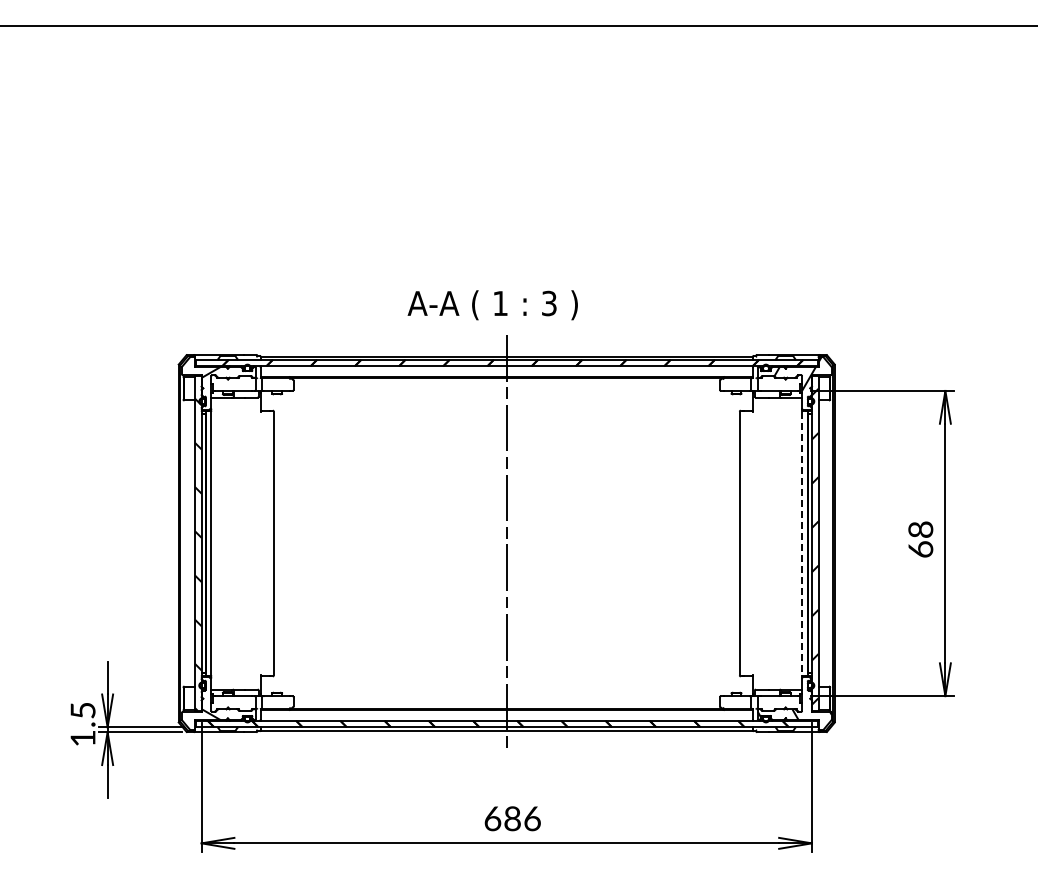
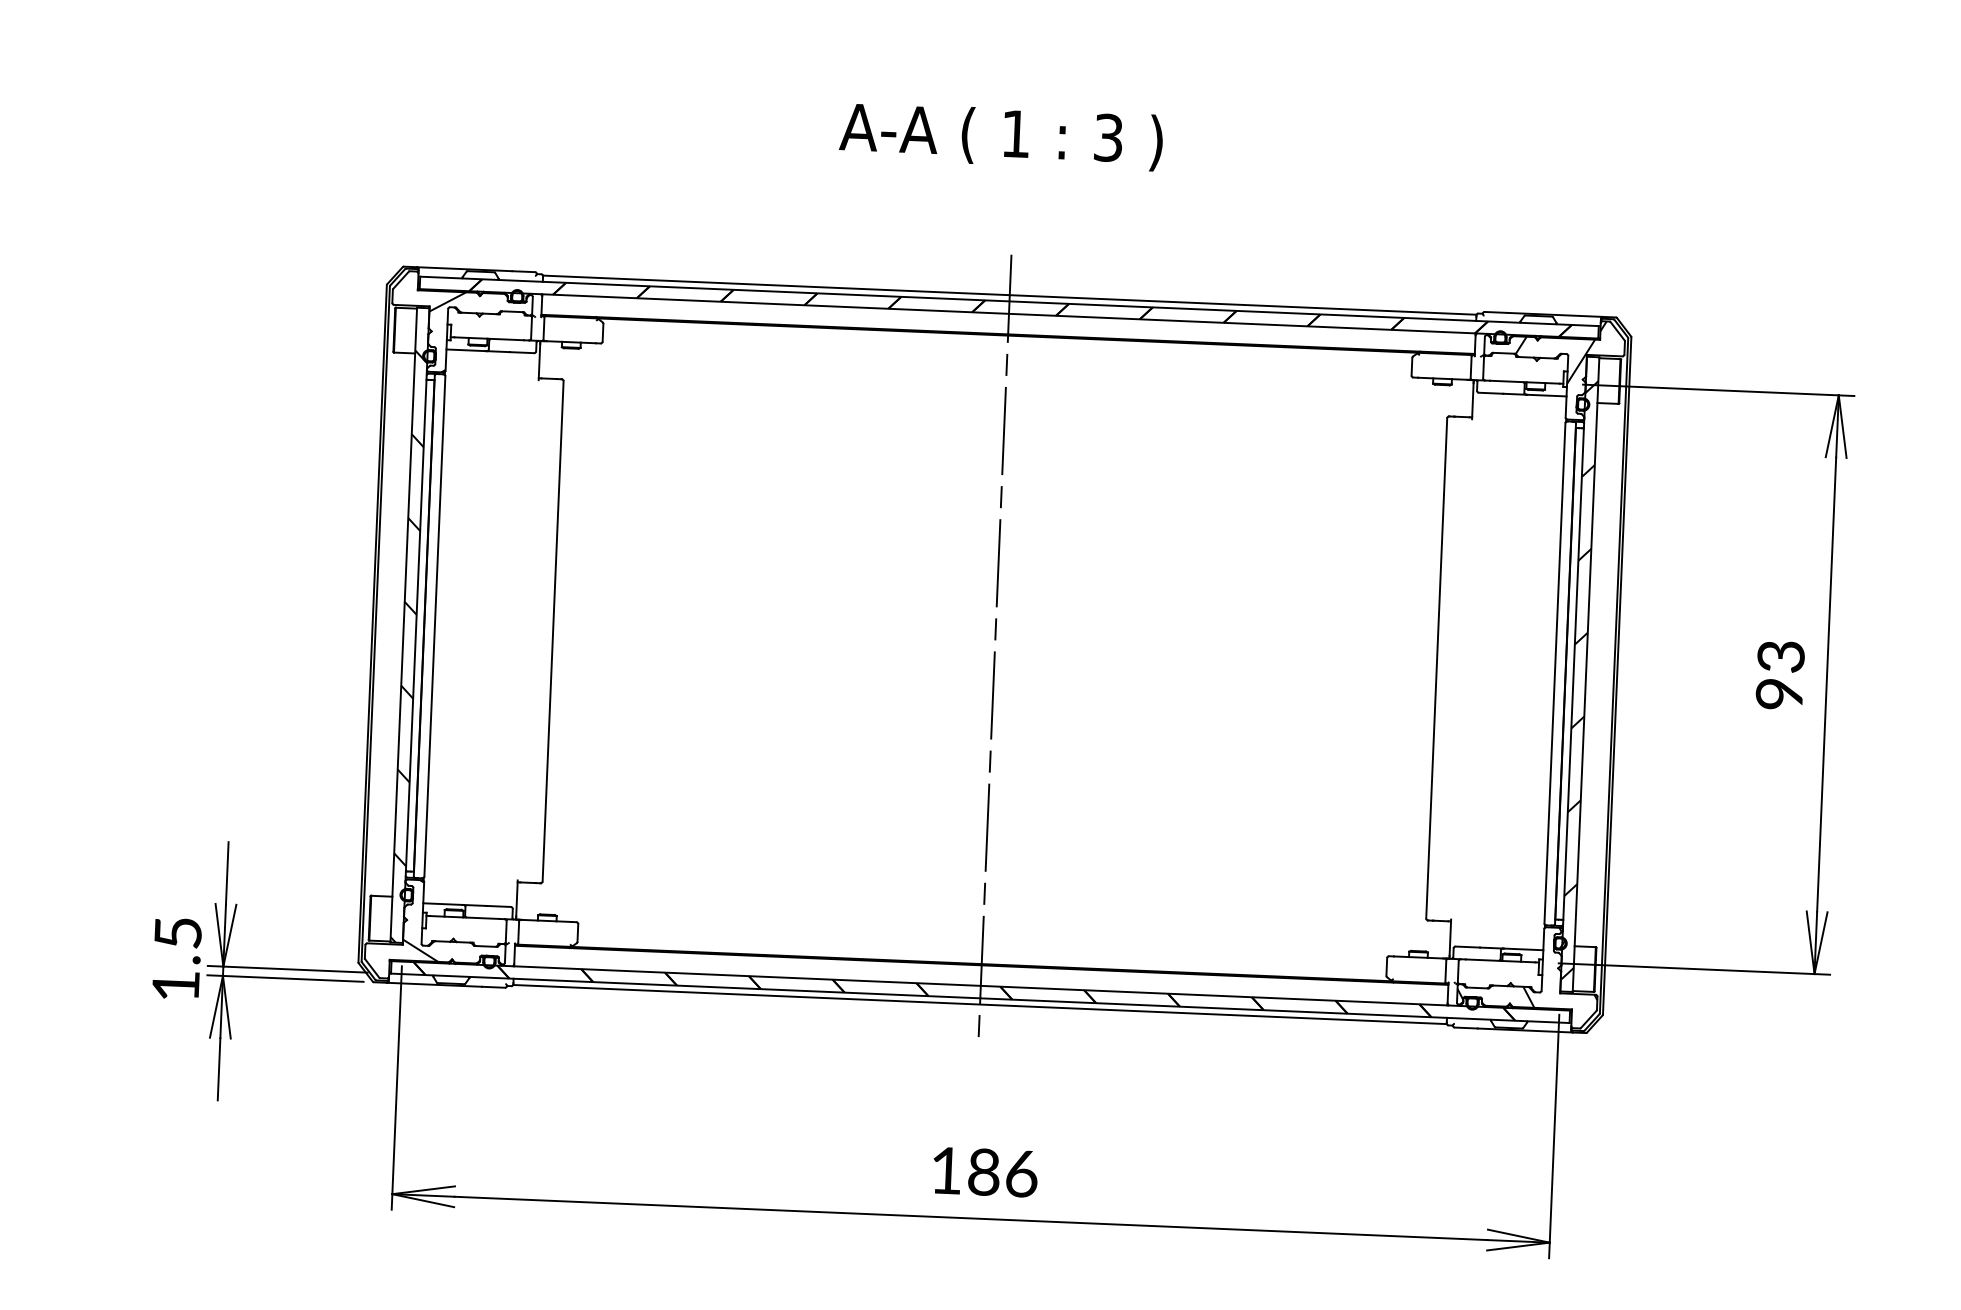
text: (492, 305) -> (1000, 137), moved
text: (920, 539) -> (1779, 675), 68 -> 93
line: (802, 543) -> (1555, 673), dashed -> solid
text: (492, 818) -> (945, 1170), 686 -> 186

